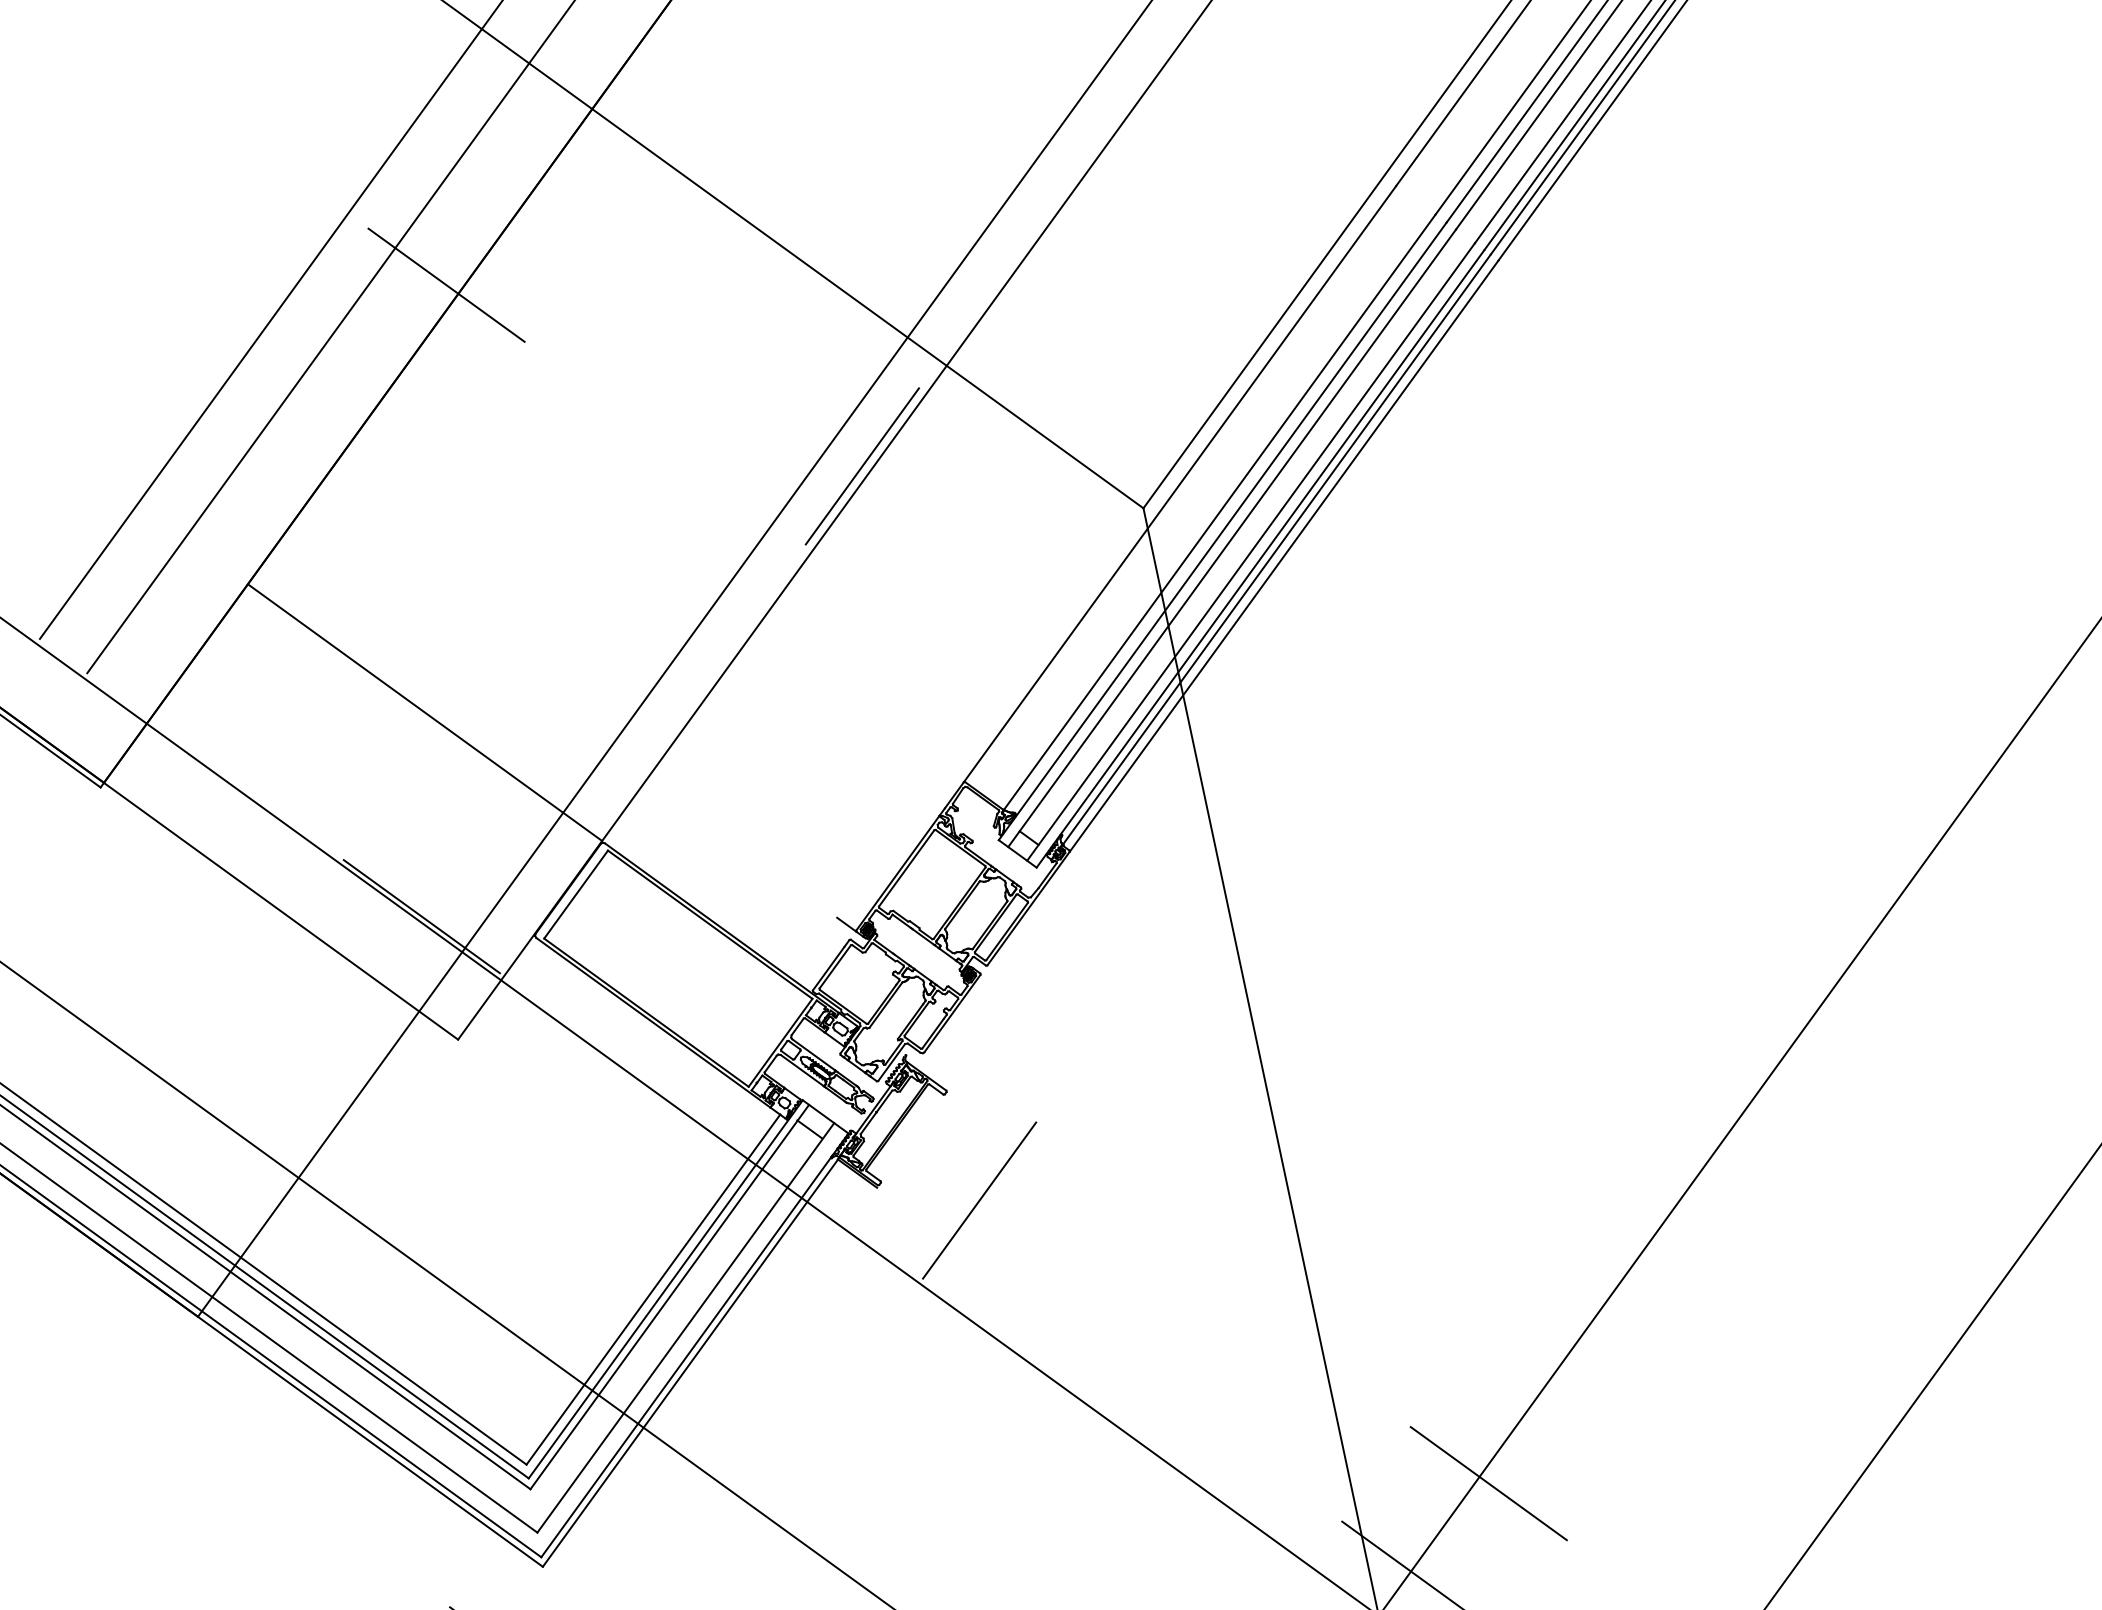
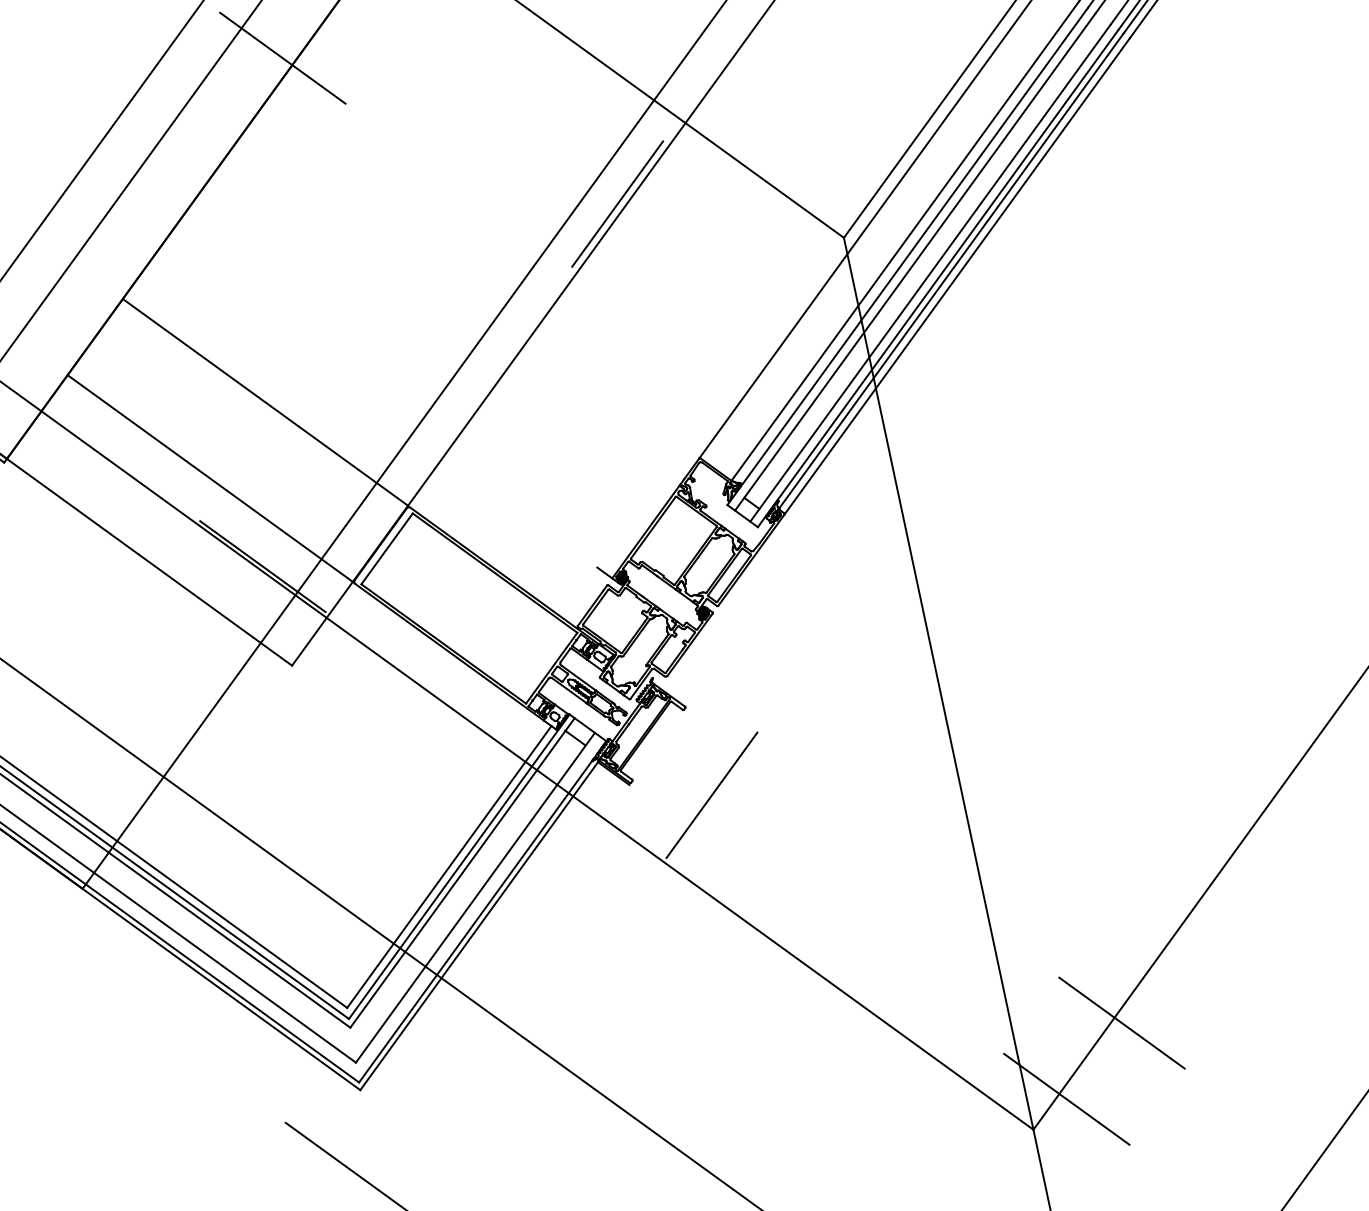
line: (356, 806) -> (210, 477), added

